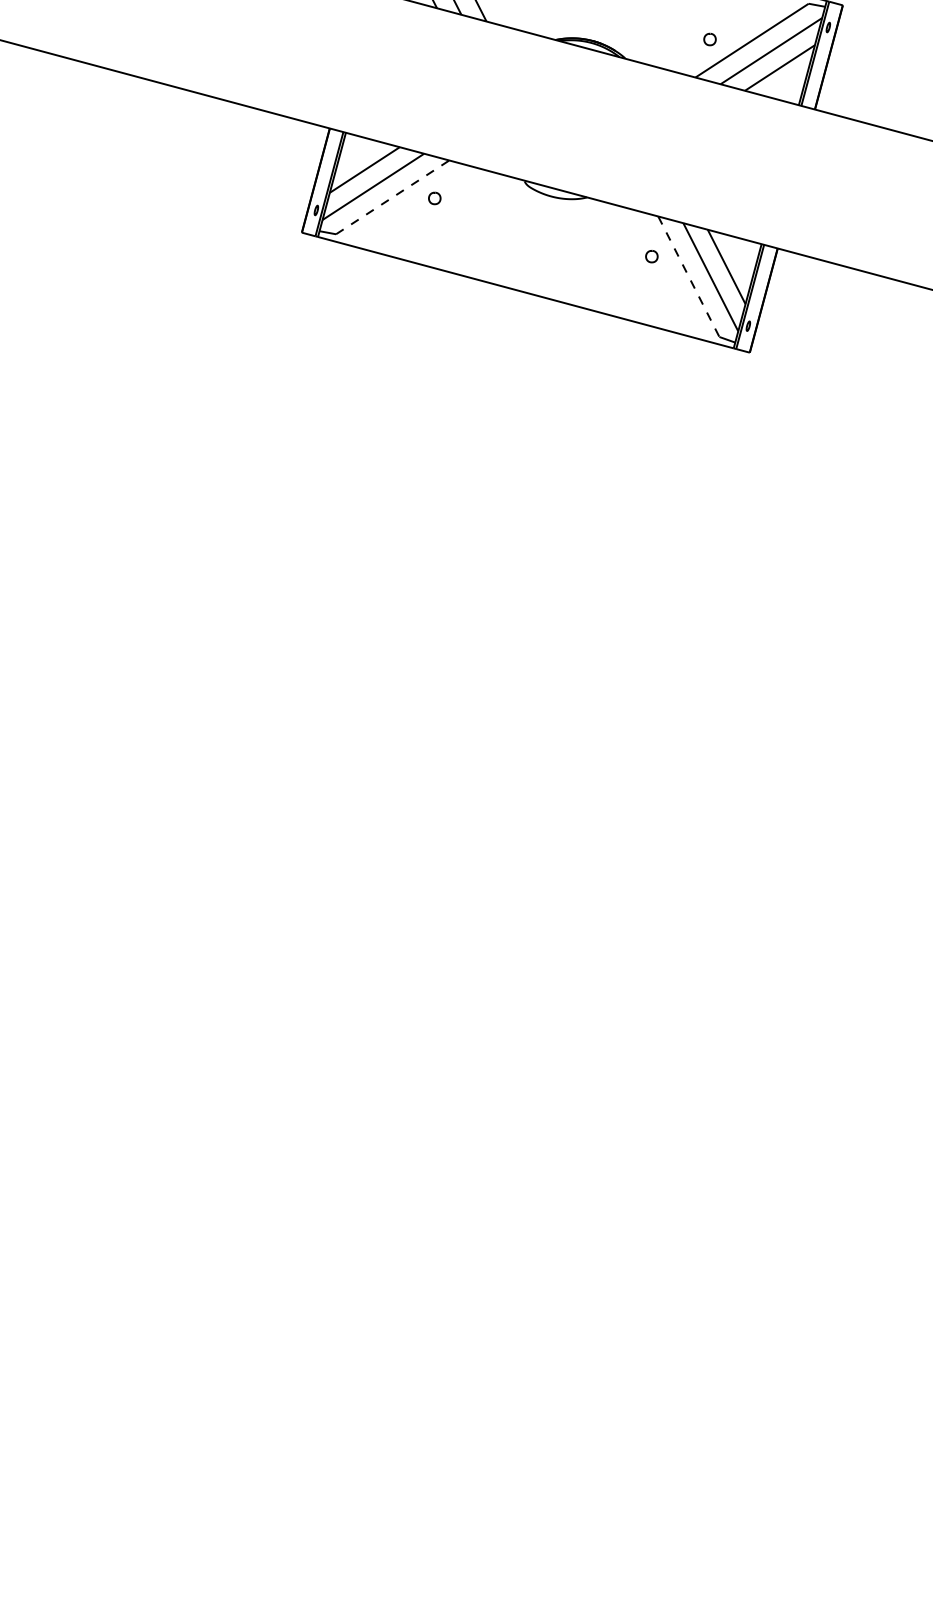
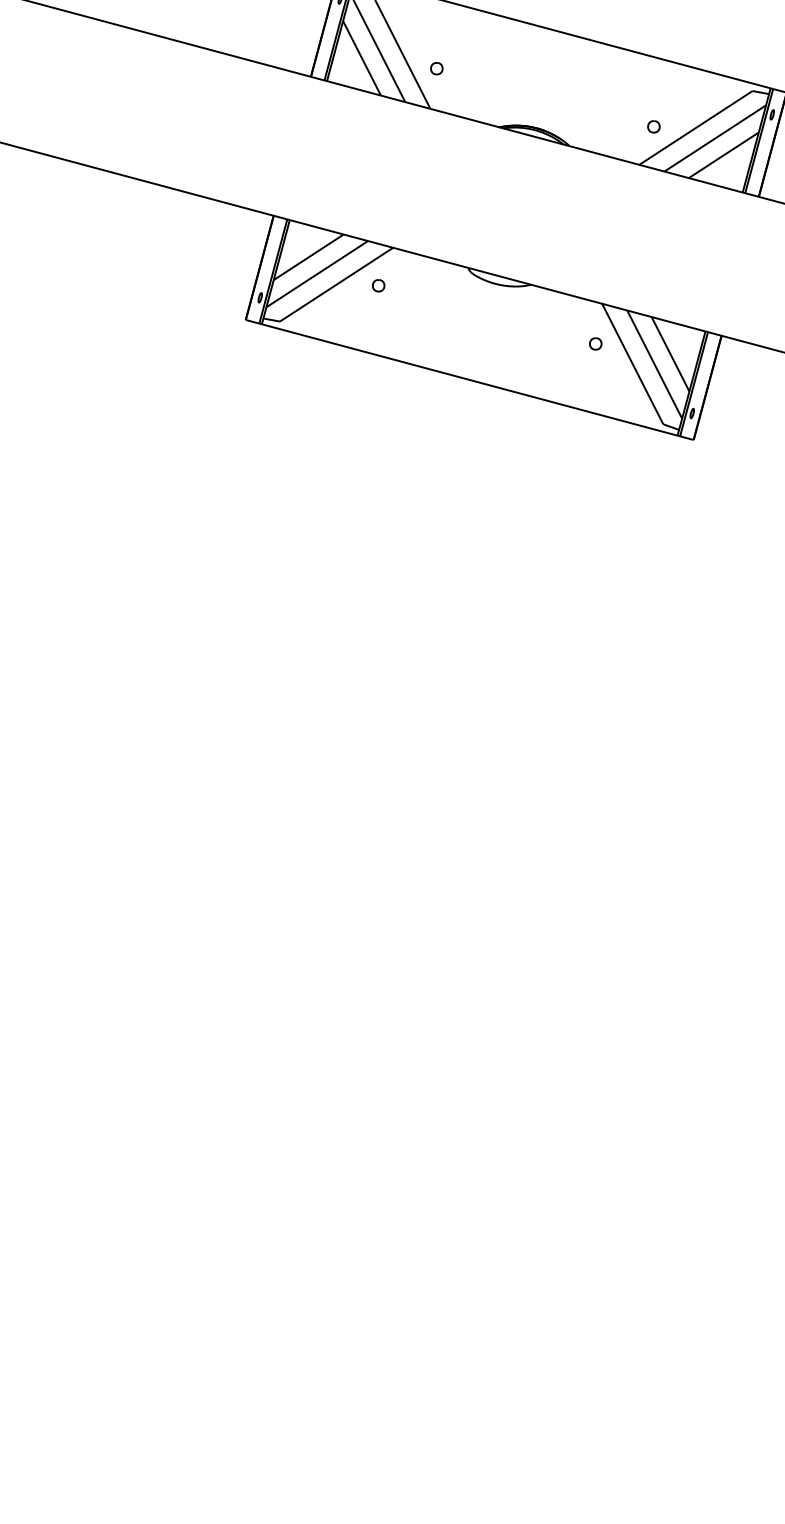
line: (392, 197) -> (336, 284), dashed -> solid
line: (688, 276) -> (632, 363), dashed -> solid

